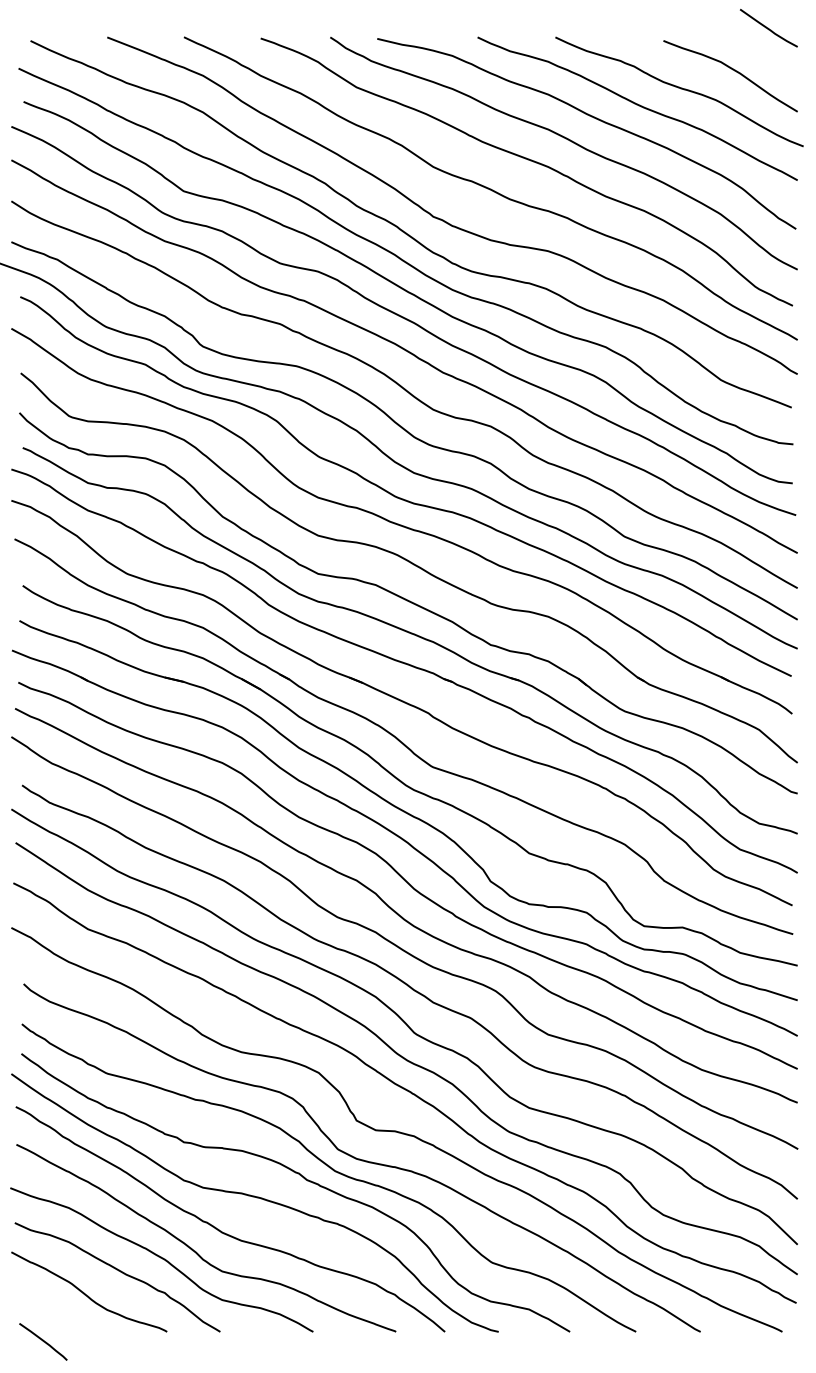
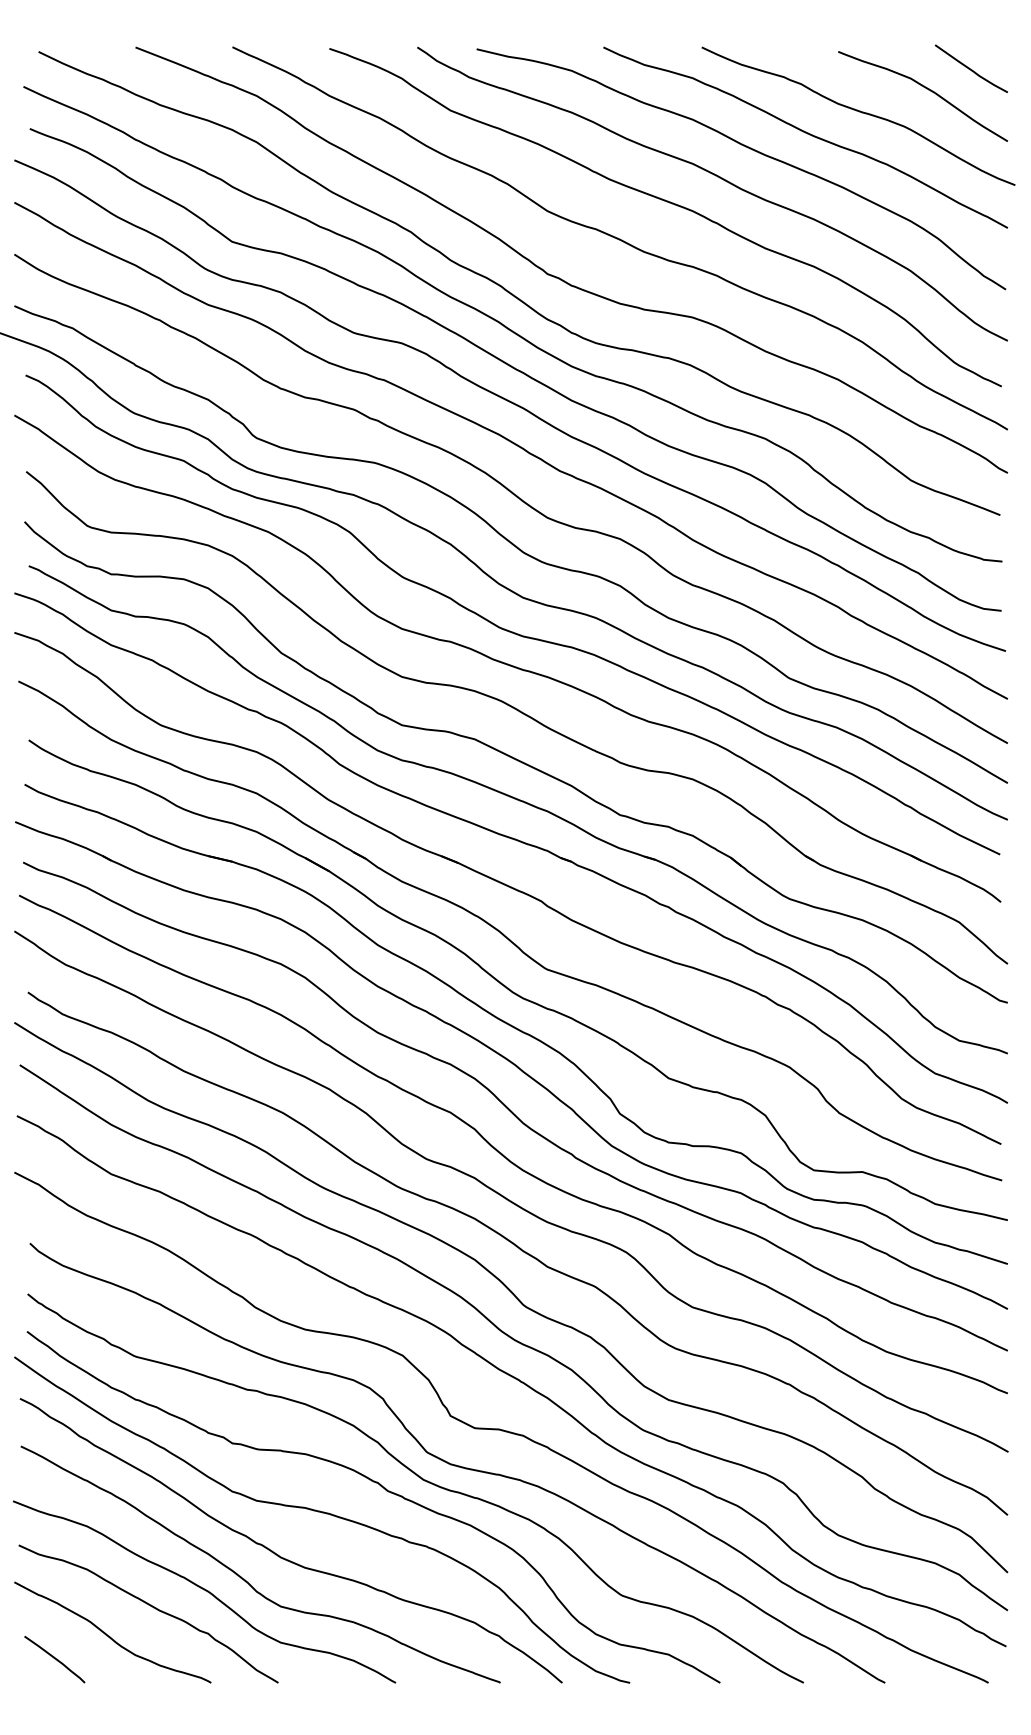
curve: (768, 27) -> (970, 68), moved
curve: (43, 1341) -> (54, 1659), moved

